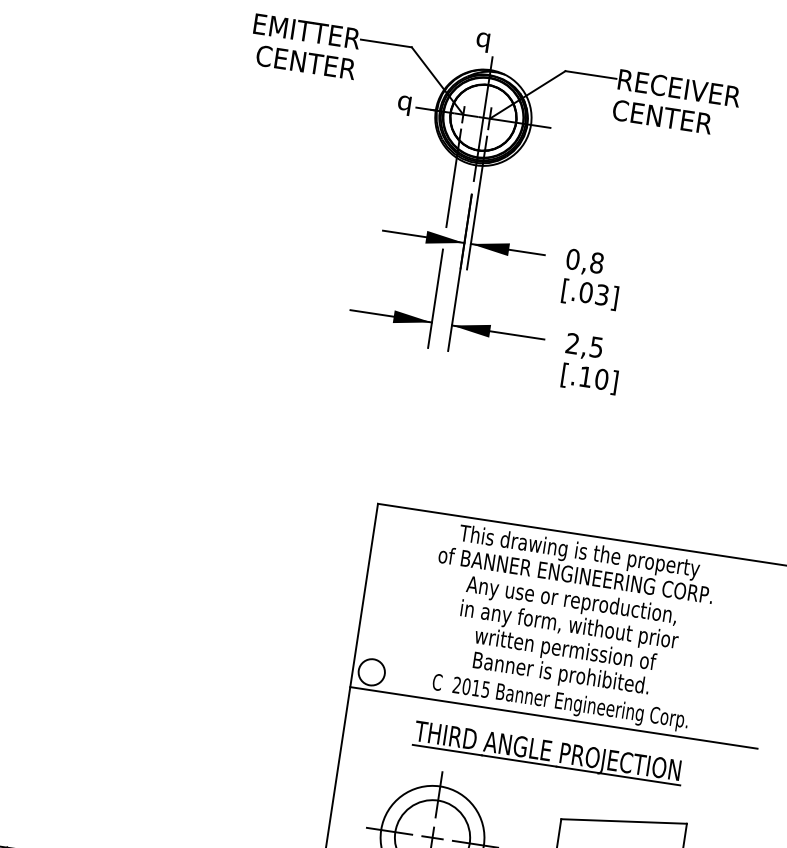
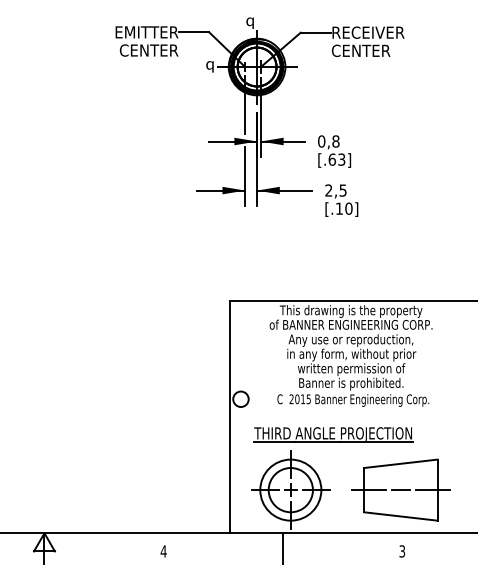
text: (586, 292) -> (332, 159), [.03] -> [.63]
line: (553, 717) -> (350, 409), removed
part: (548, 752) -> (333, 434), moved

